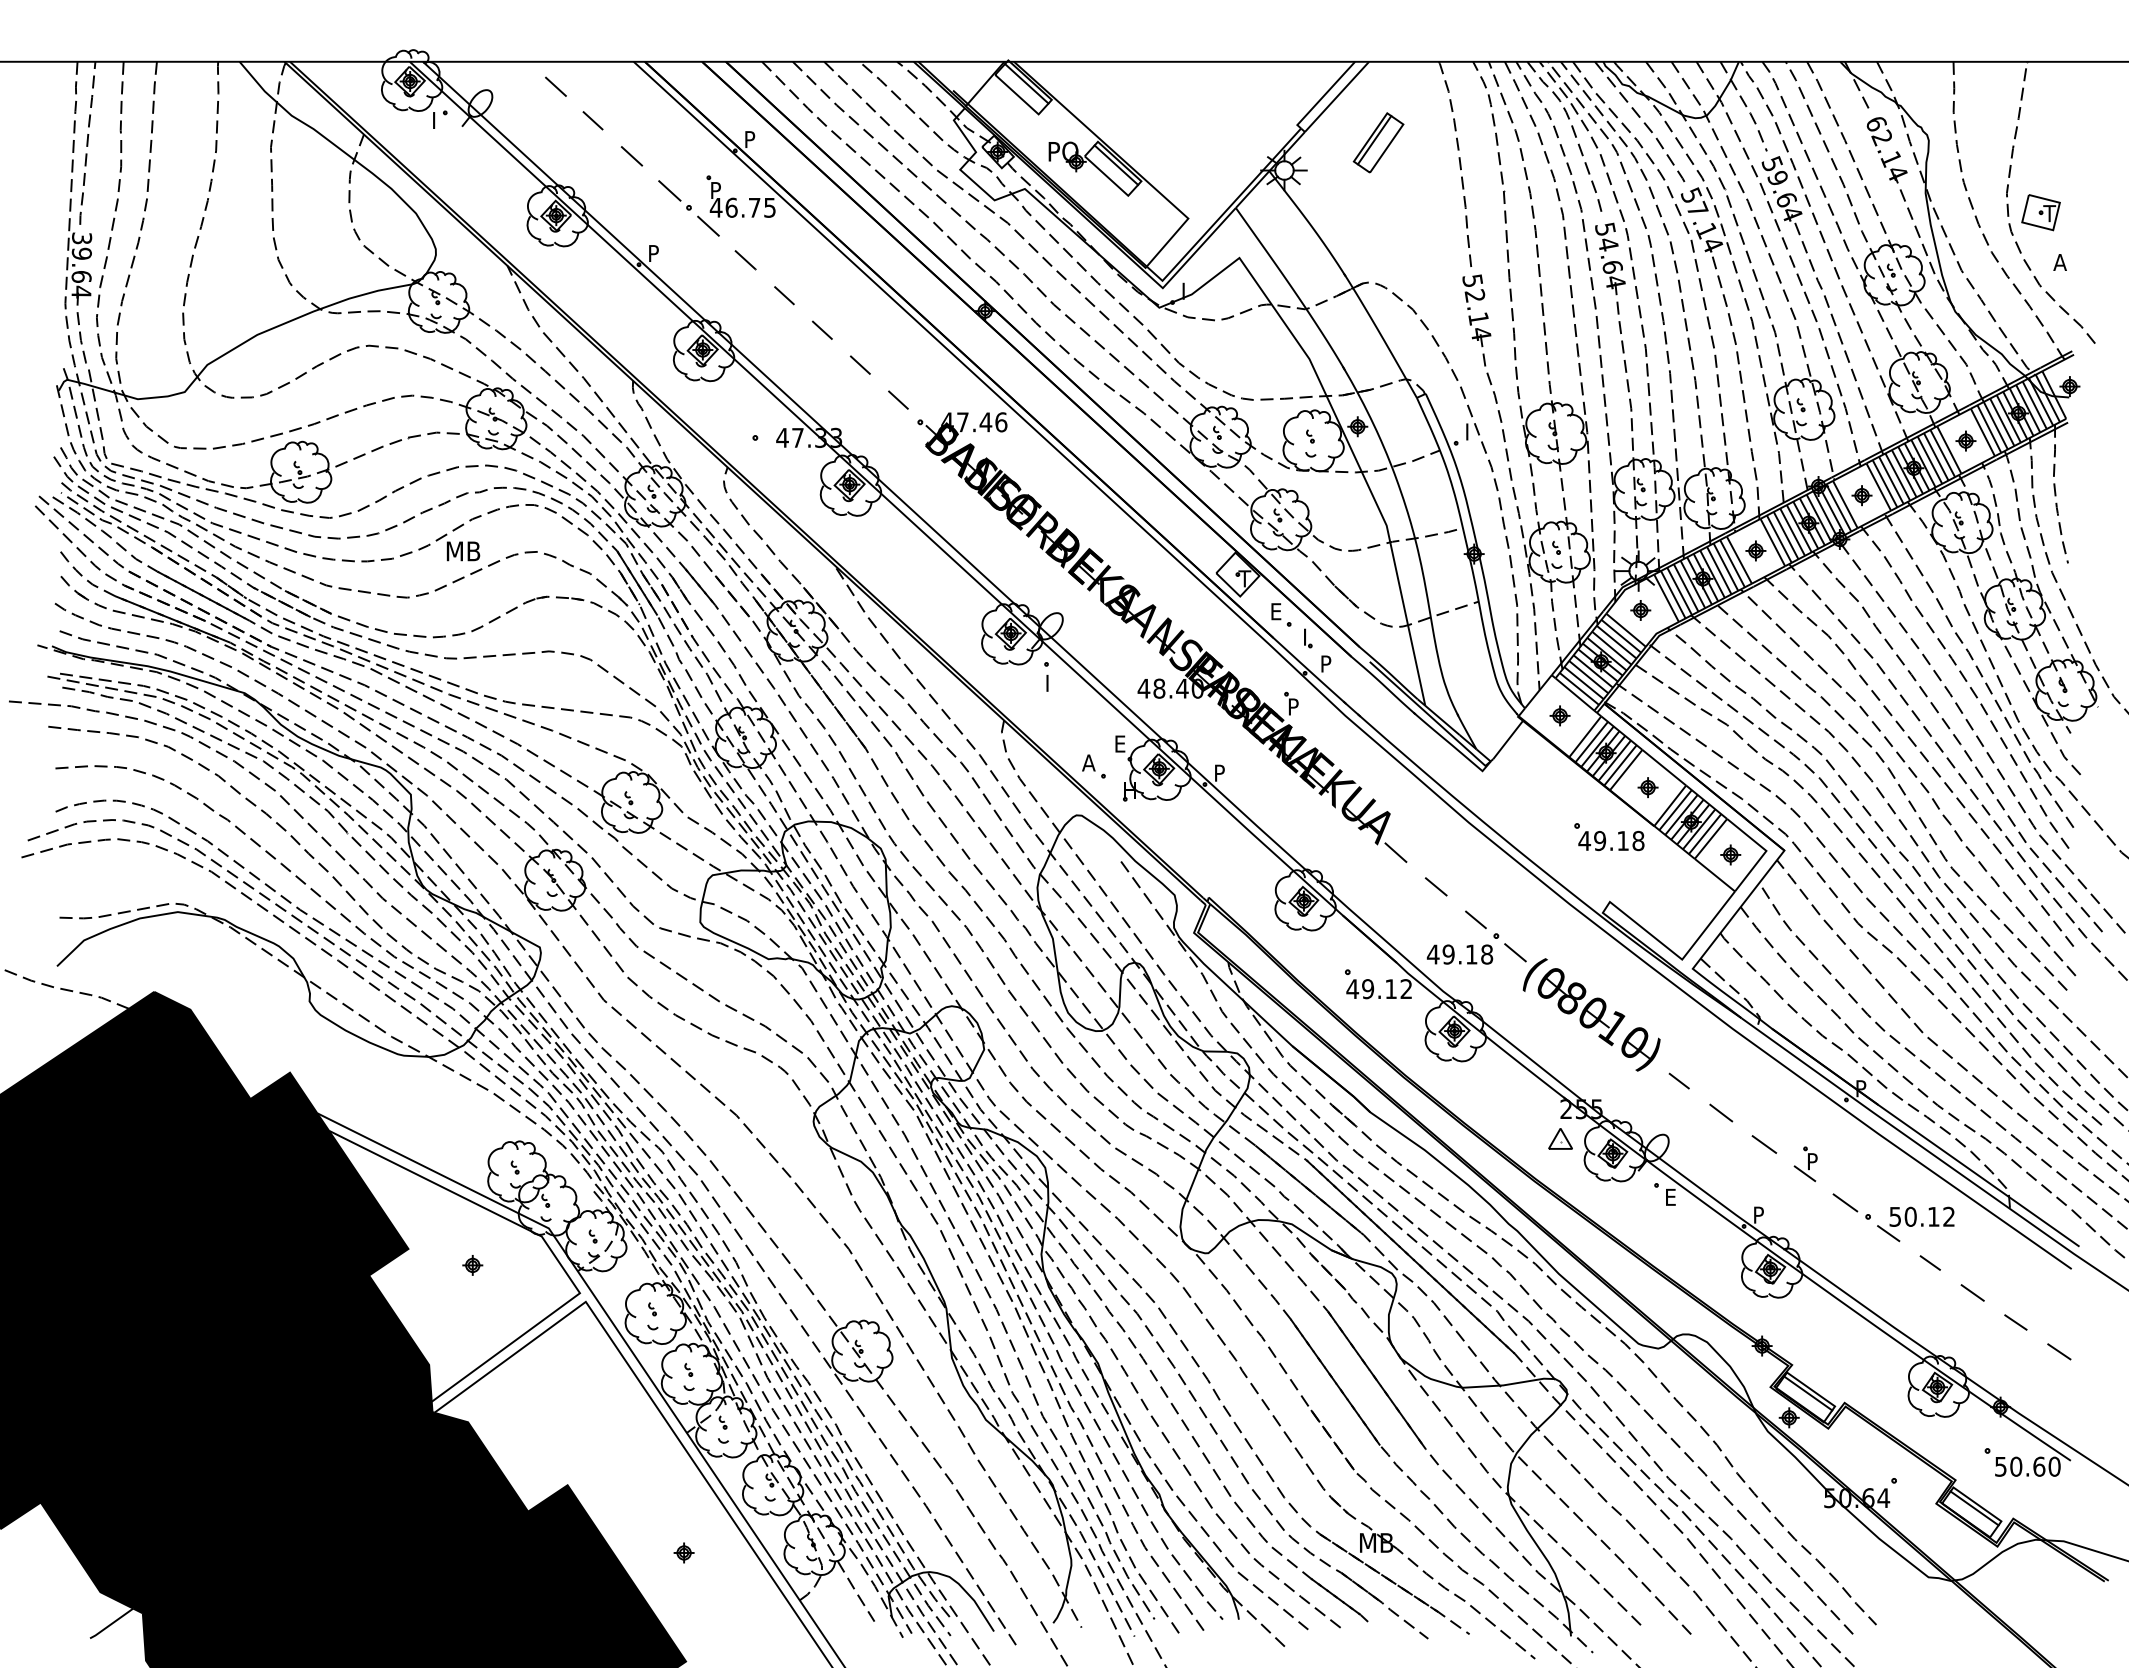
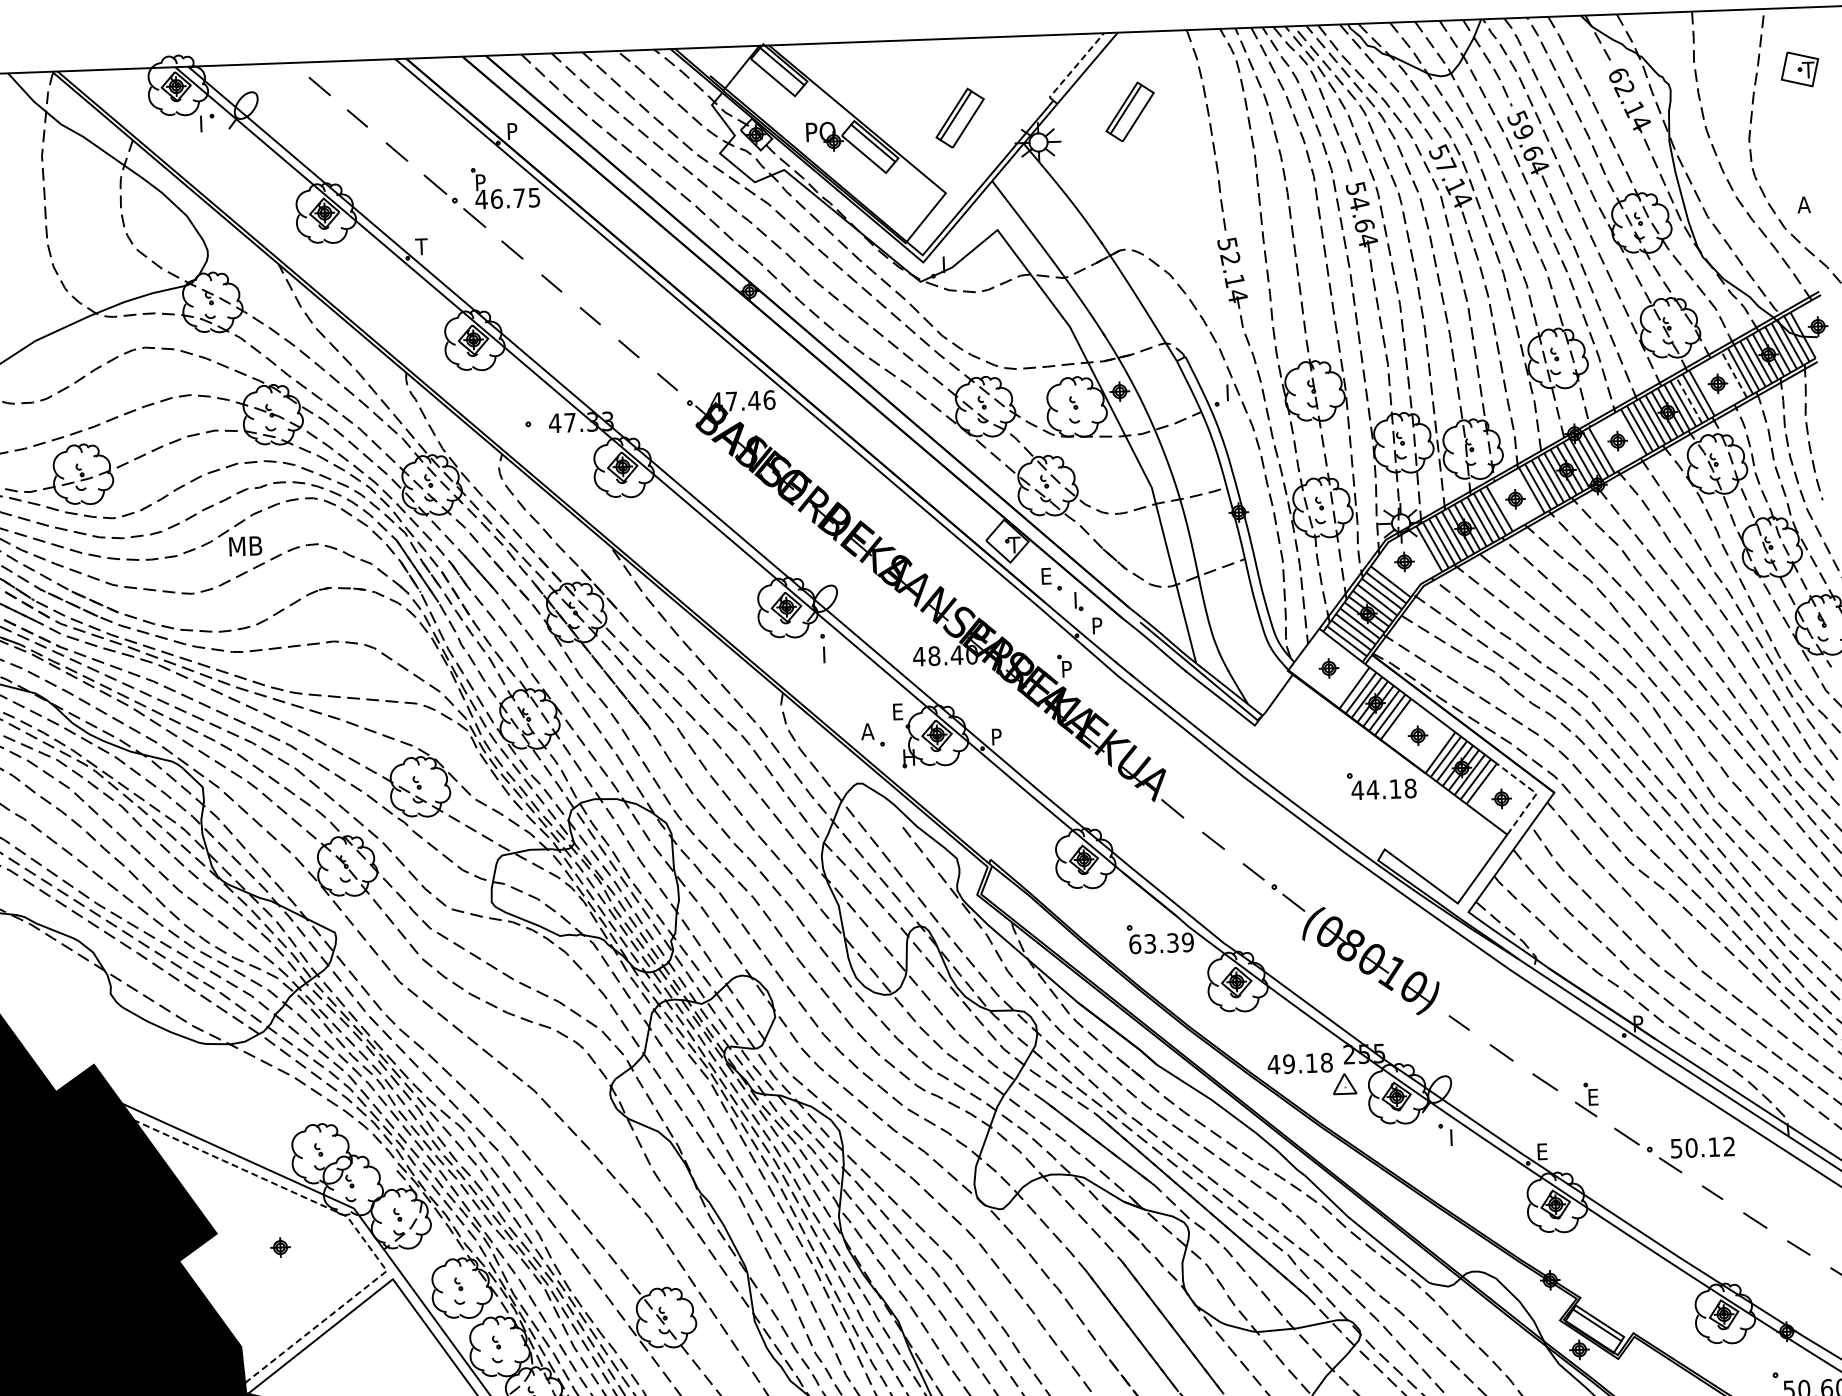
line: (1324, 95) -> (1075, 67), solid -> dashed
part: (1205, 142) -> (959, 117), added
part: (2040, 212) -> (1799, 69), moved
text: (653, 253) -> (421, 246), P -> T
line: (1982, 432) -> (1733, 374), solid -> dashed
line: (1936, 456) -> (1689, 400), solid -> dashed
text: (1599, 840) -> (1372, 789), 49.18 -> 44.18
line: (1766, 850) -> (1536, 793), solid -> dashed
text: (1459, 954) -> (1299, 1063), moved
text: (1379, 989) -> (1161, 943), 49.12 -> 63.39
text: (1813, 1161) -> (1594, 1097), P -> E
text: (1671, 1196) -> (1455, 1136), E -> I
text: (1759, 1214) -> (1542, 1151), P -> E
line: (545, 1242) -> (351, 1222), solid -> dashed

